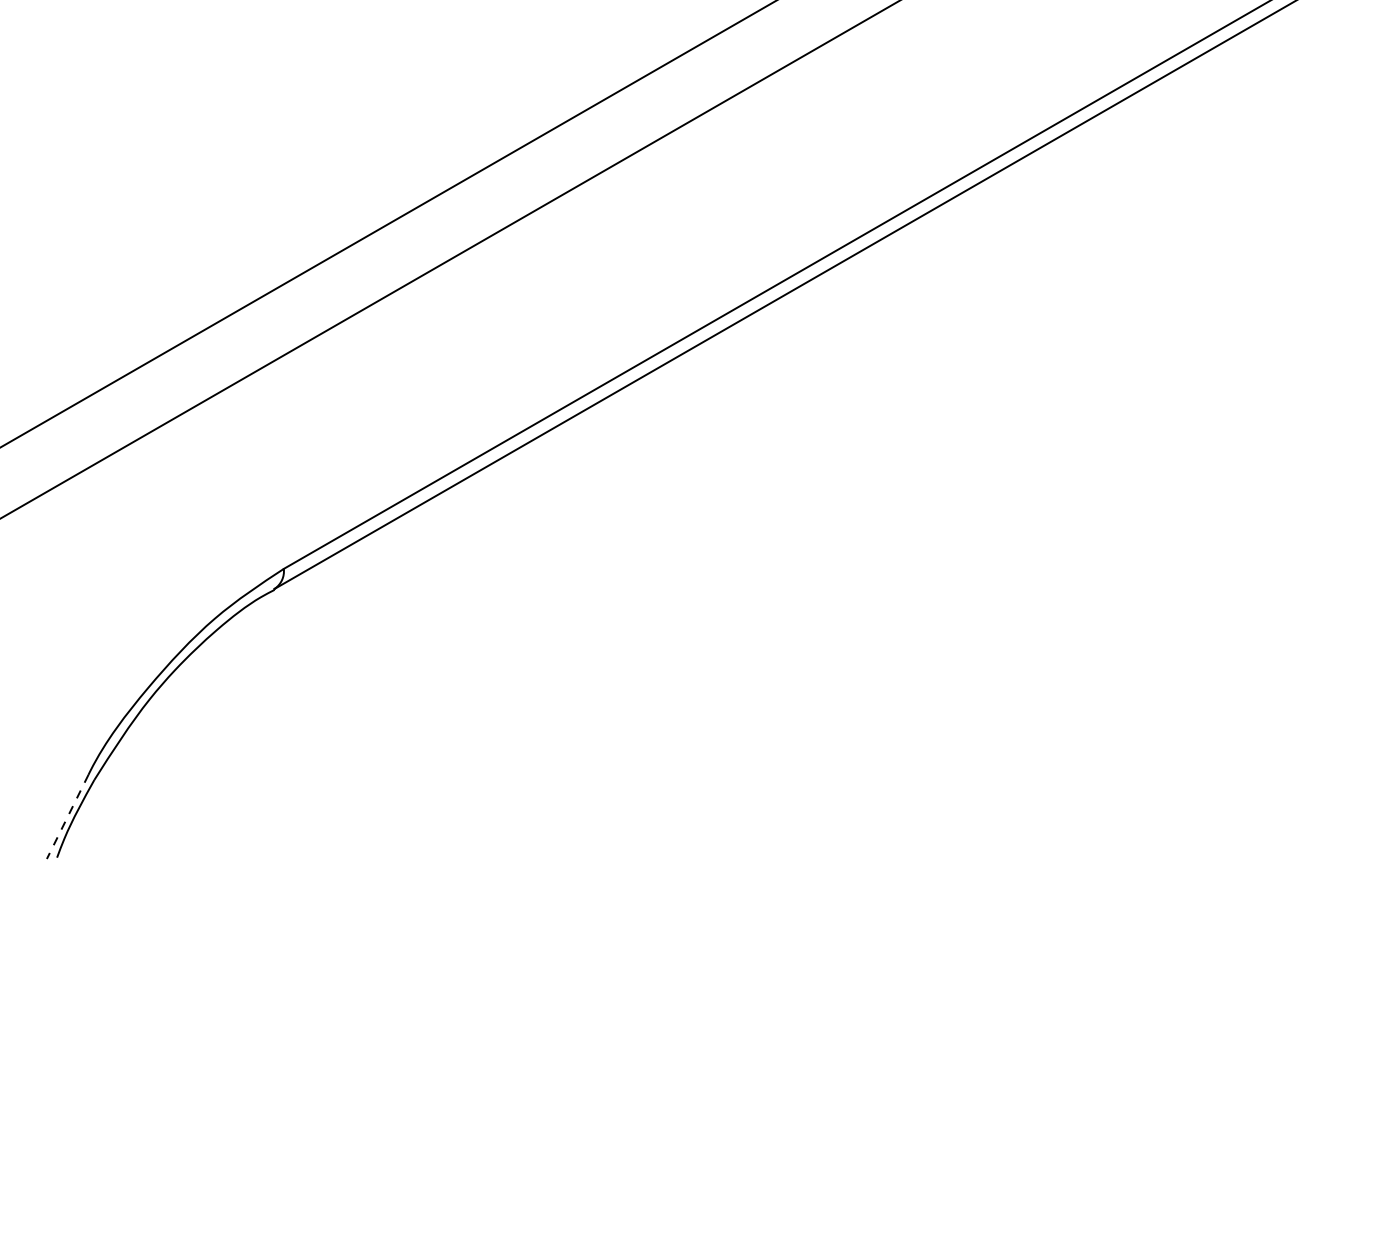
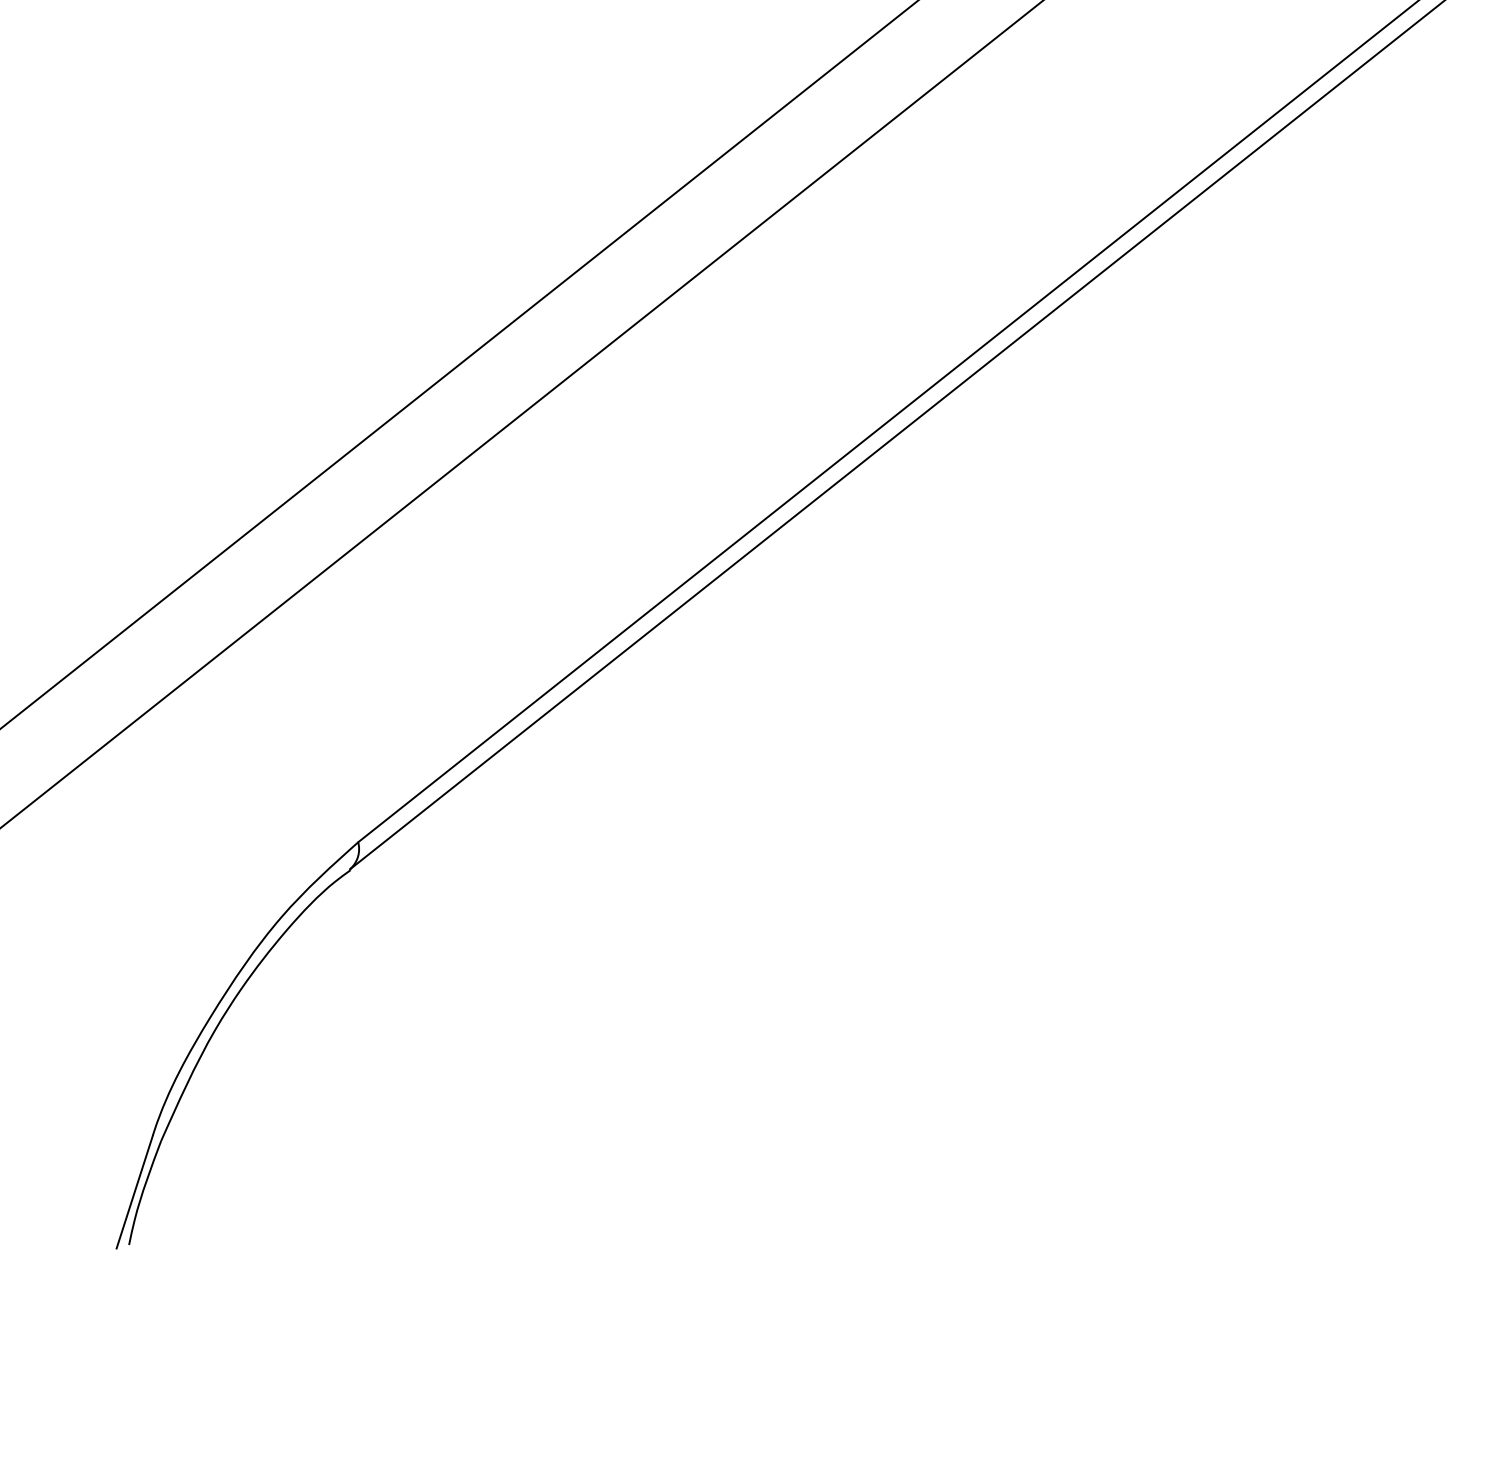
line: (67, 816) -> (134, 1191), dashed -> solid

